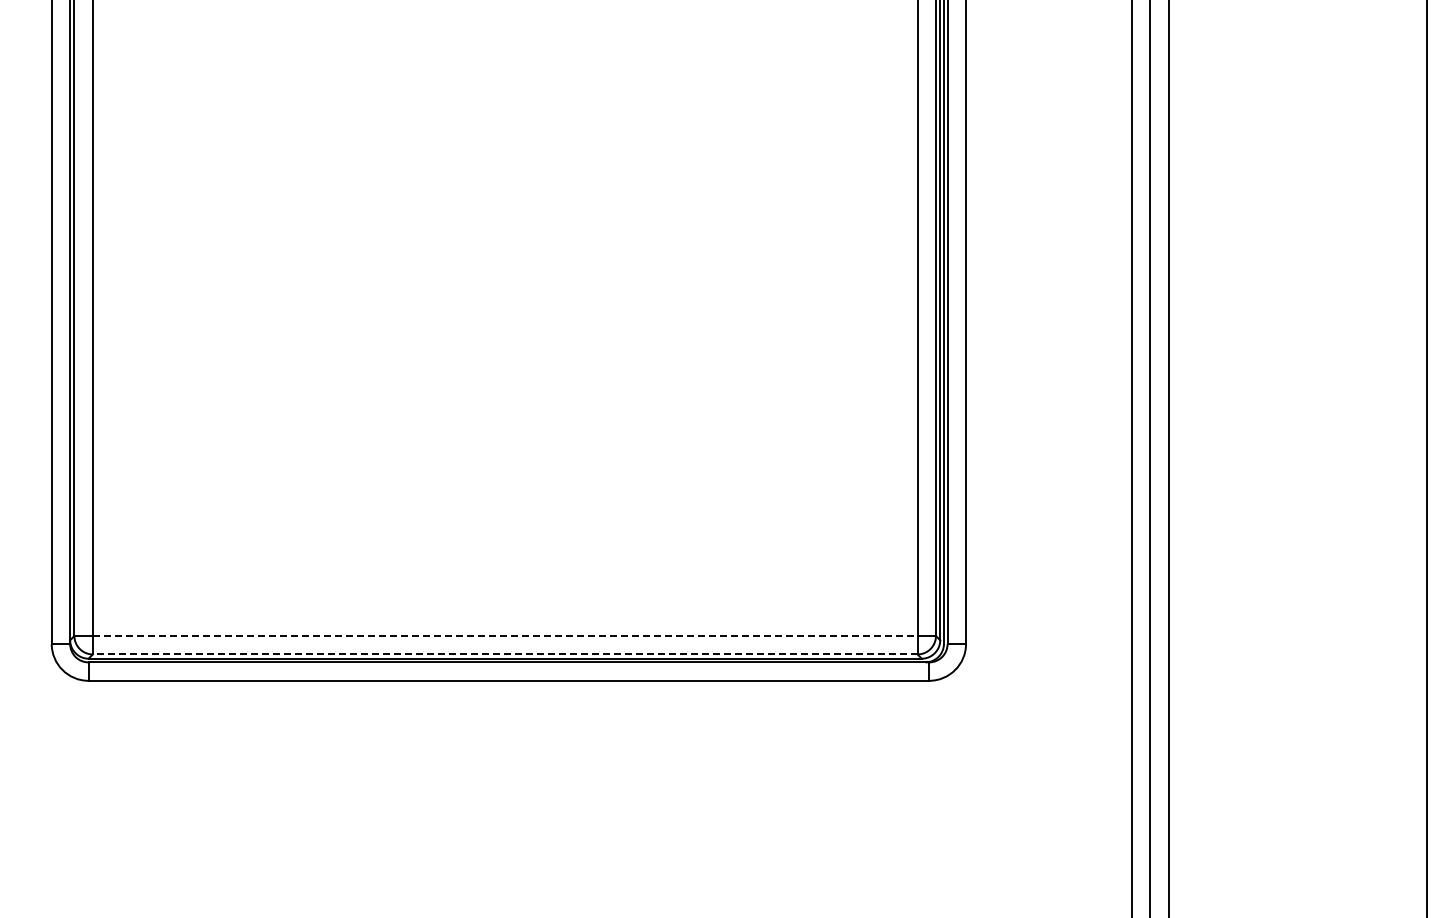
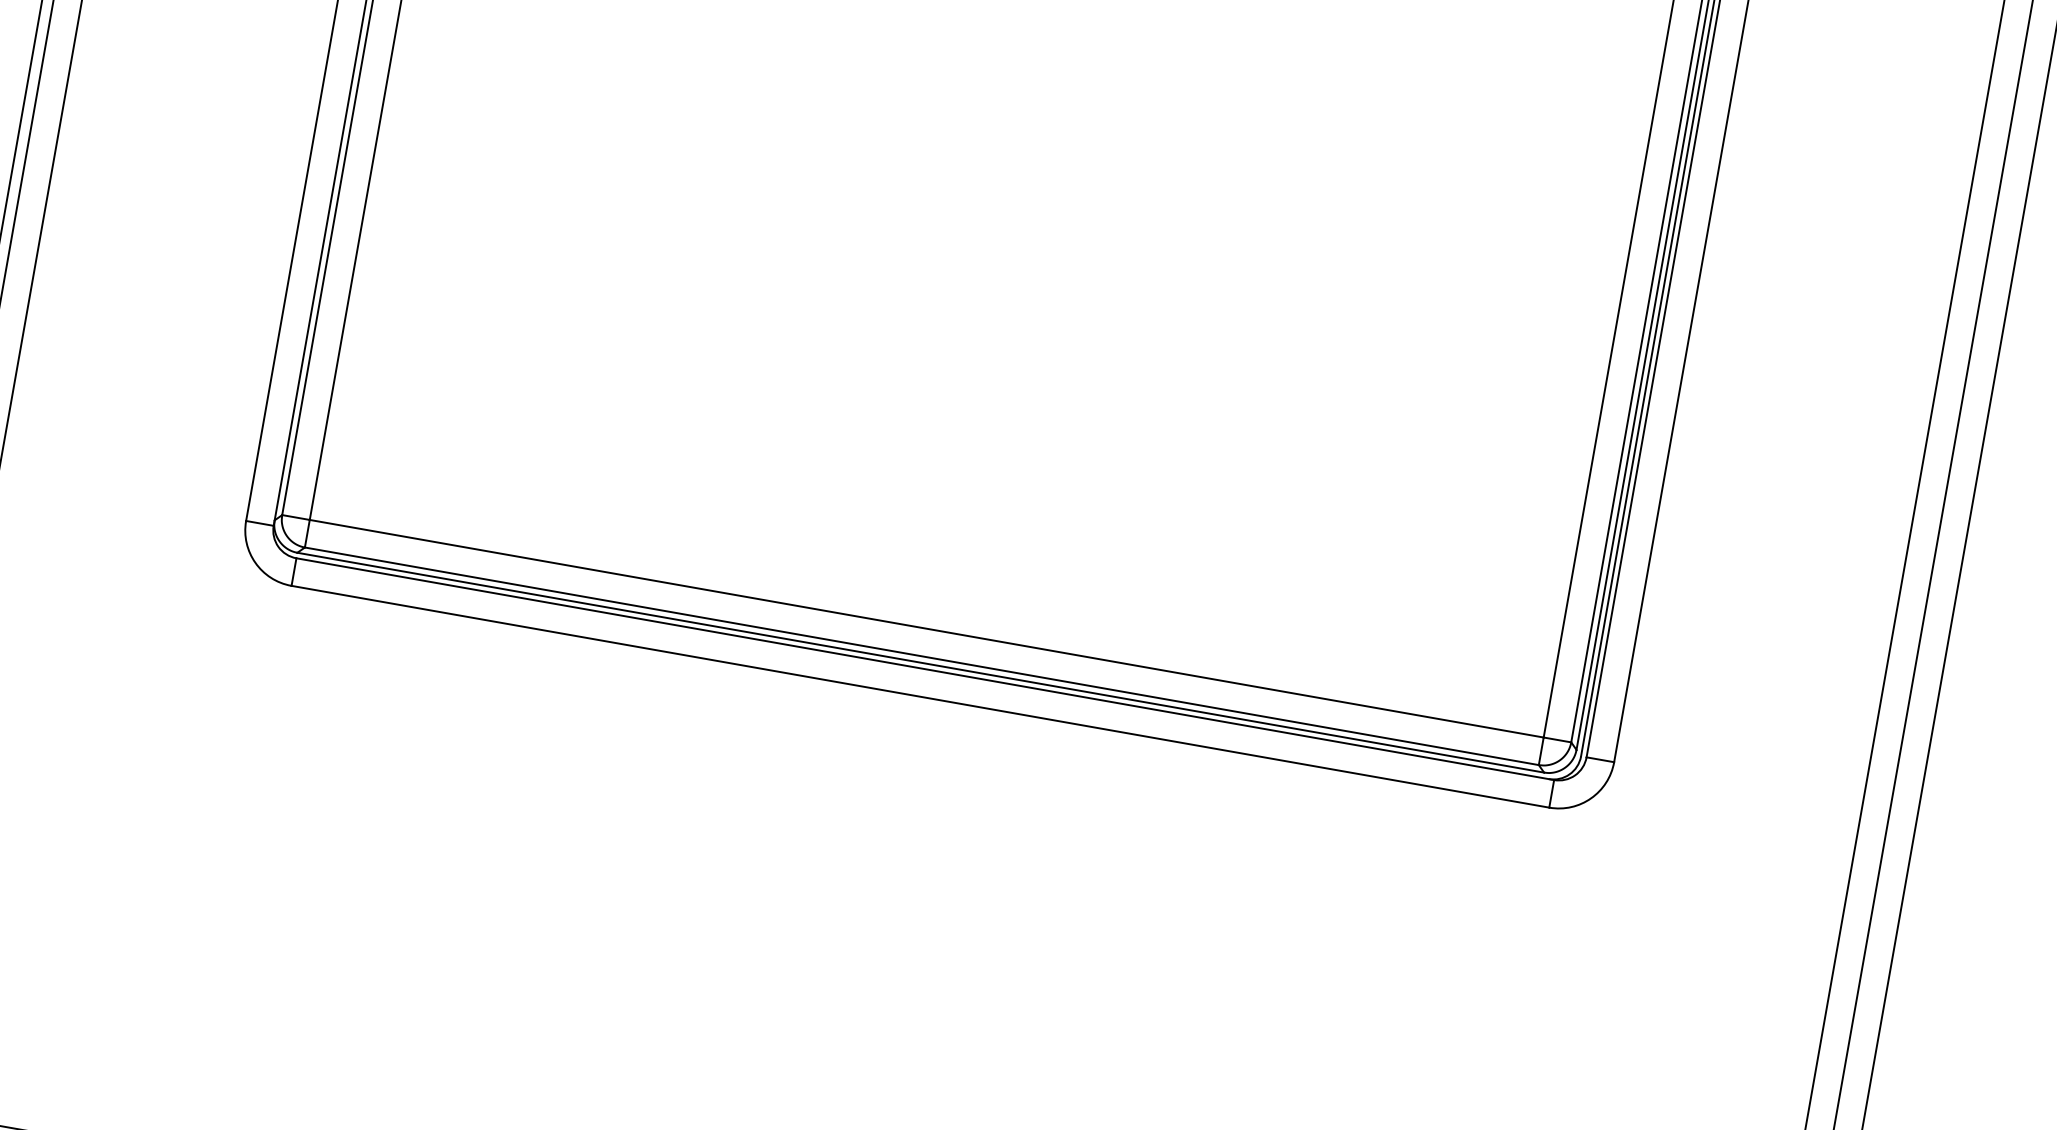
line: (505, 636) -> (927, 629), dashed -> solid
line: (504, 654) -> (920, 656), dashed -> solid

